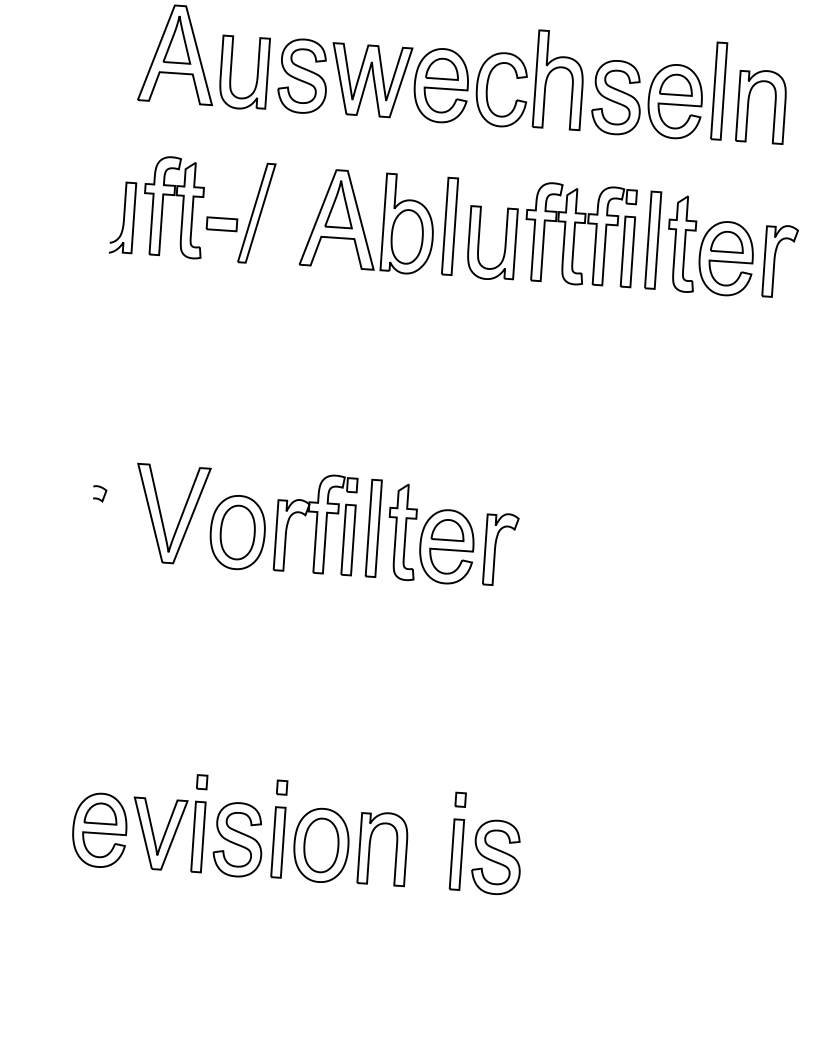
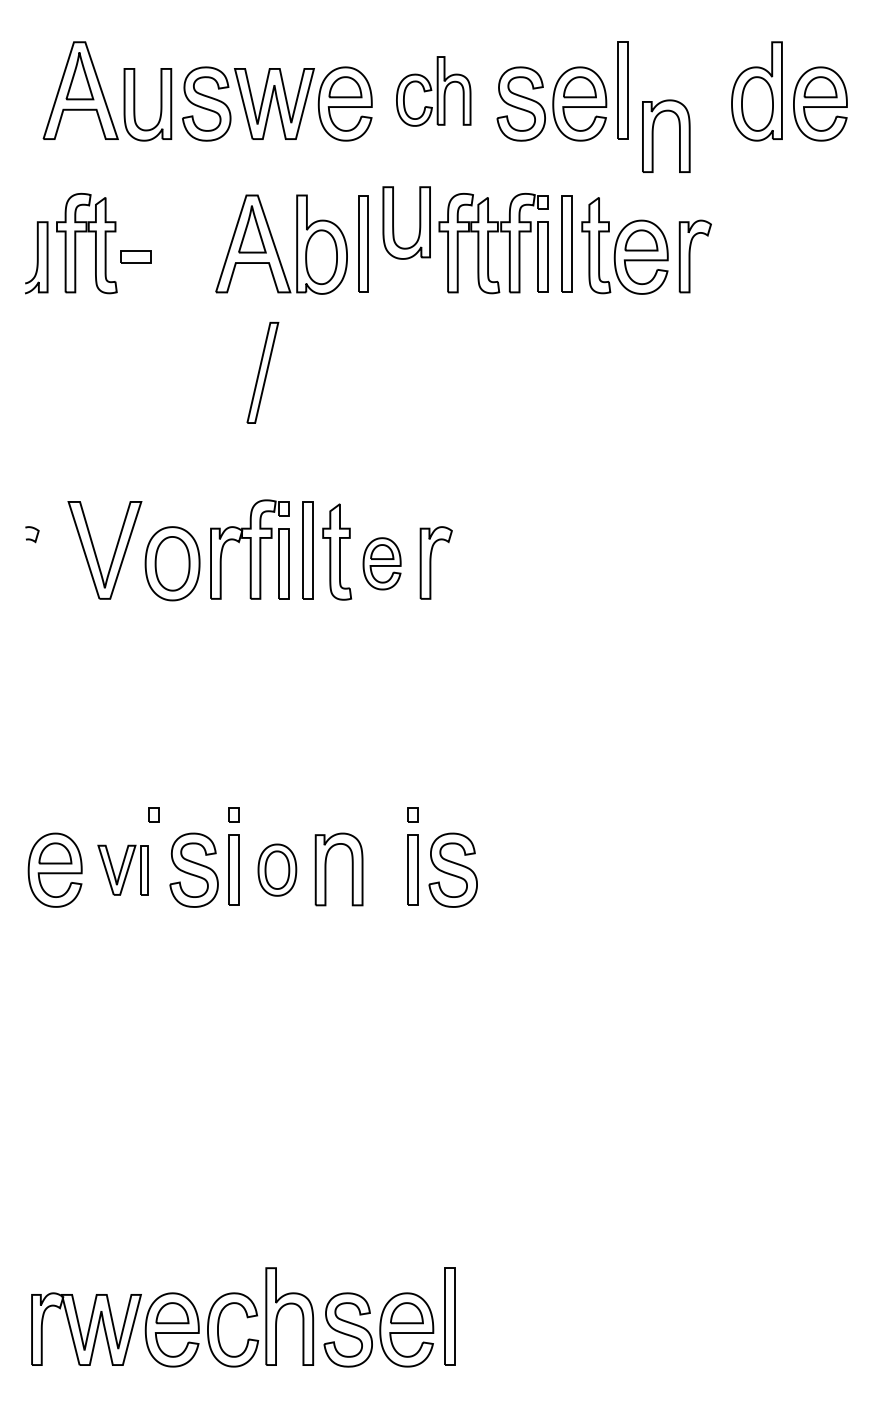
part: (530, 79) -> (433, 91), size x0.7
part: (748, 105) -> (653, 135), moved
part: (256, 212) -> (262, 372), moved
part: (478, 242) -> (393, 222), moved
part: (446, 546) -> (381, 563), size x0.7
part: (166, 835) -> (122, 870), size x0.7
part: (321, 844) -> (277, 869), size x0.7

